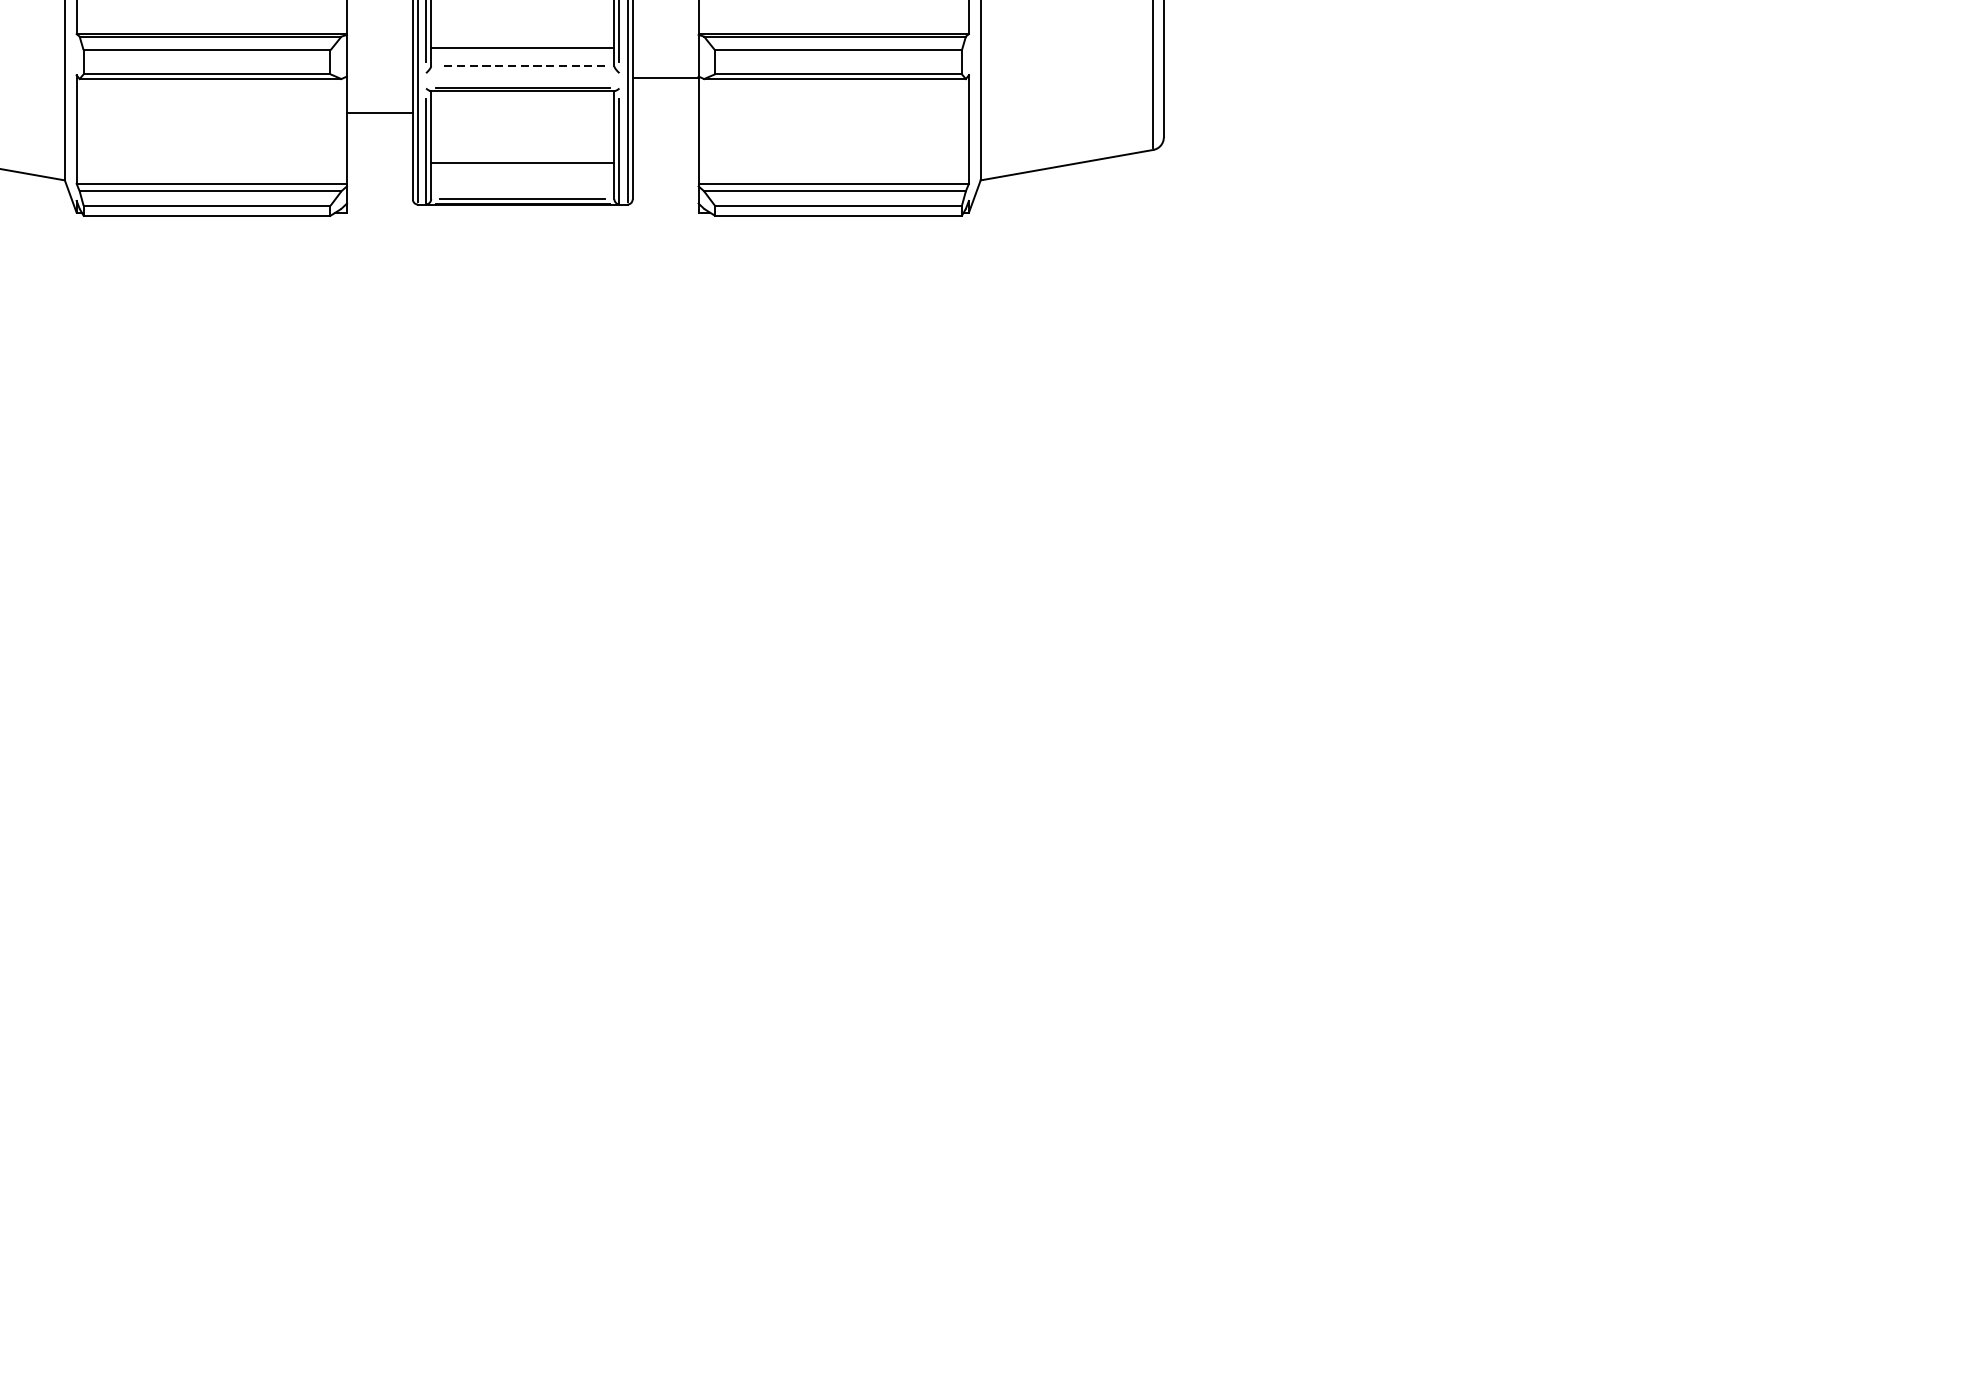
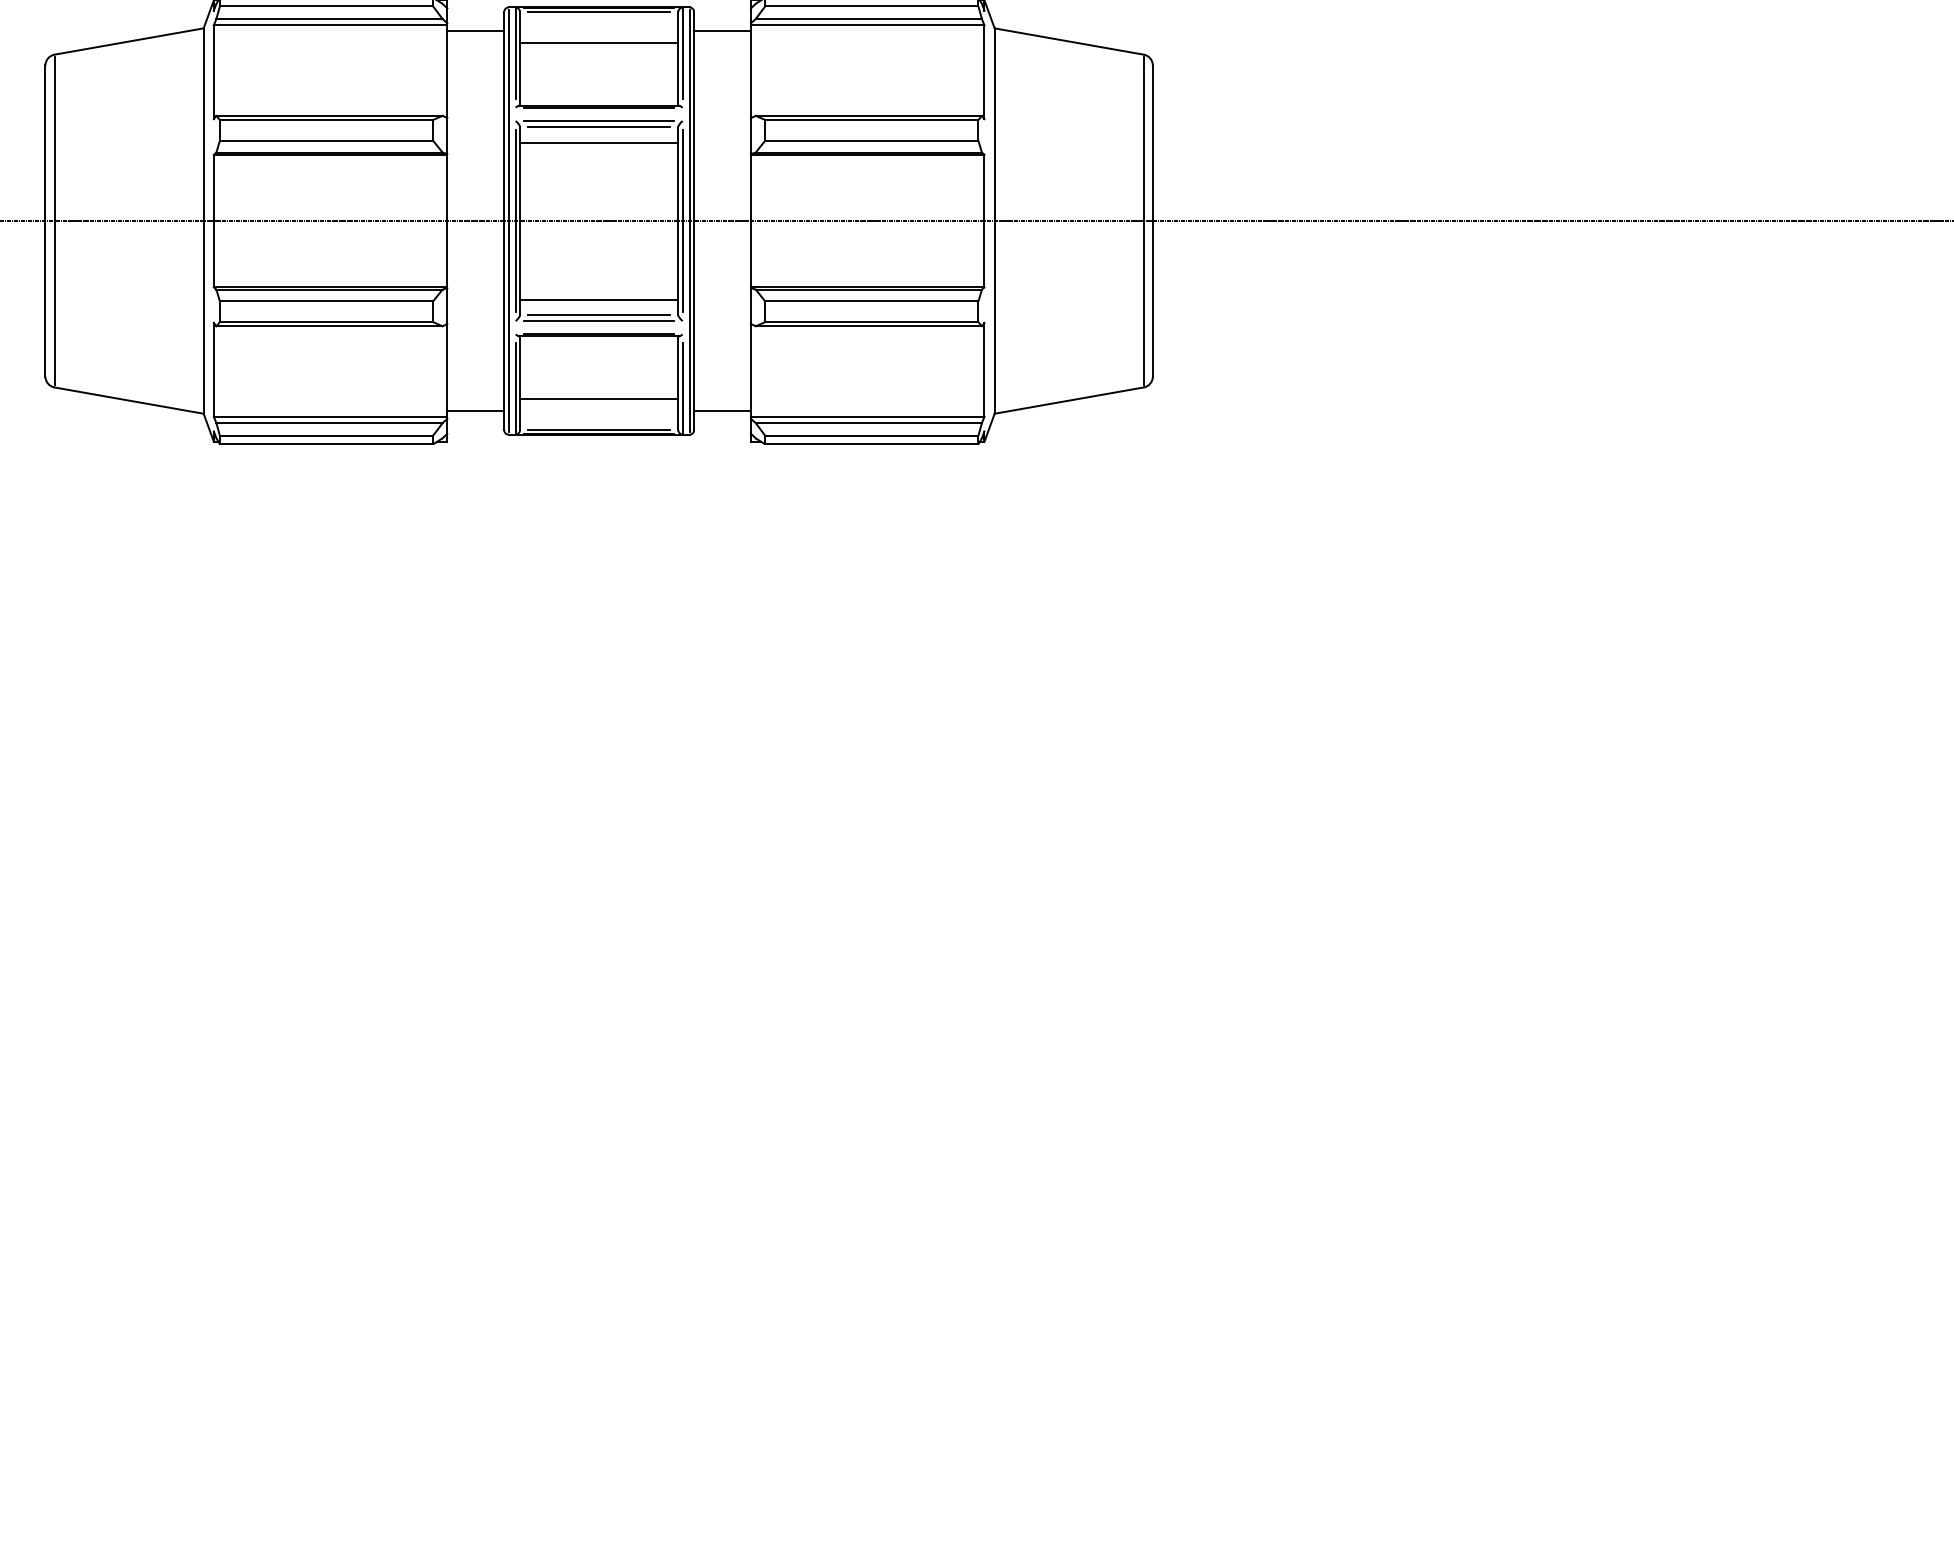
line: (522, 66) -> (598, 315), dashed -> solid
line: (523, 73) -> (599, 321), added
line: (665, 77) -> (722, 410), moved
line: (379, 112) -> (475, 410), moved

